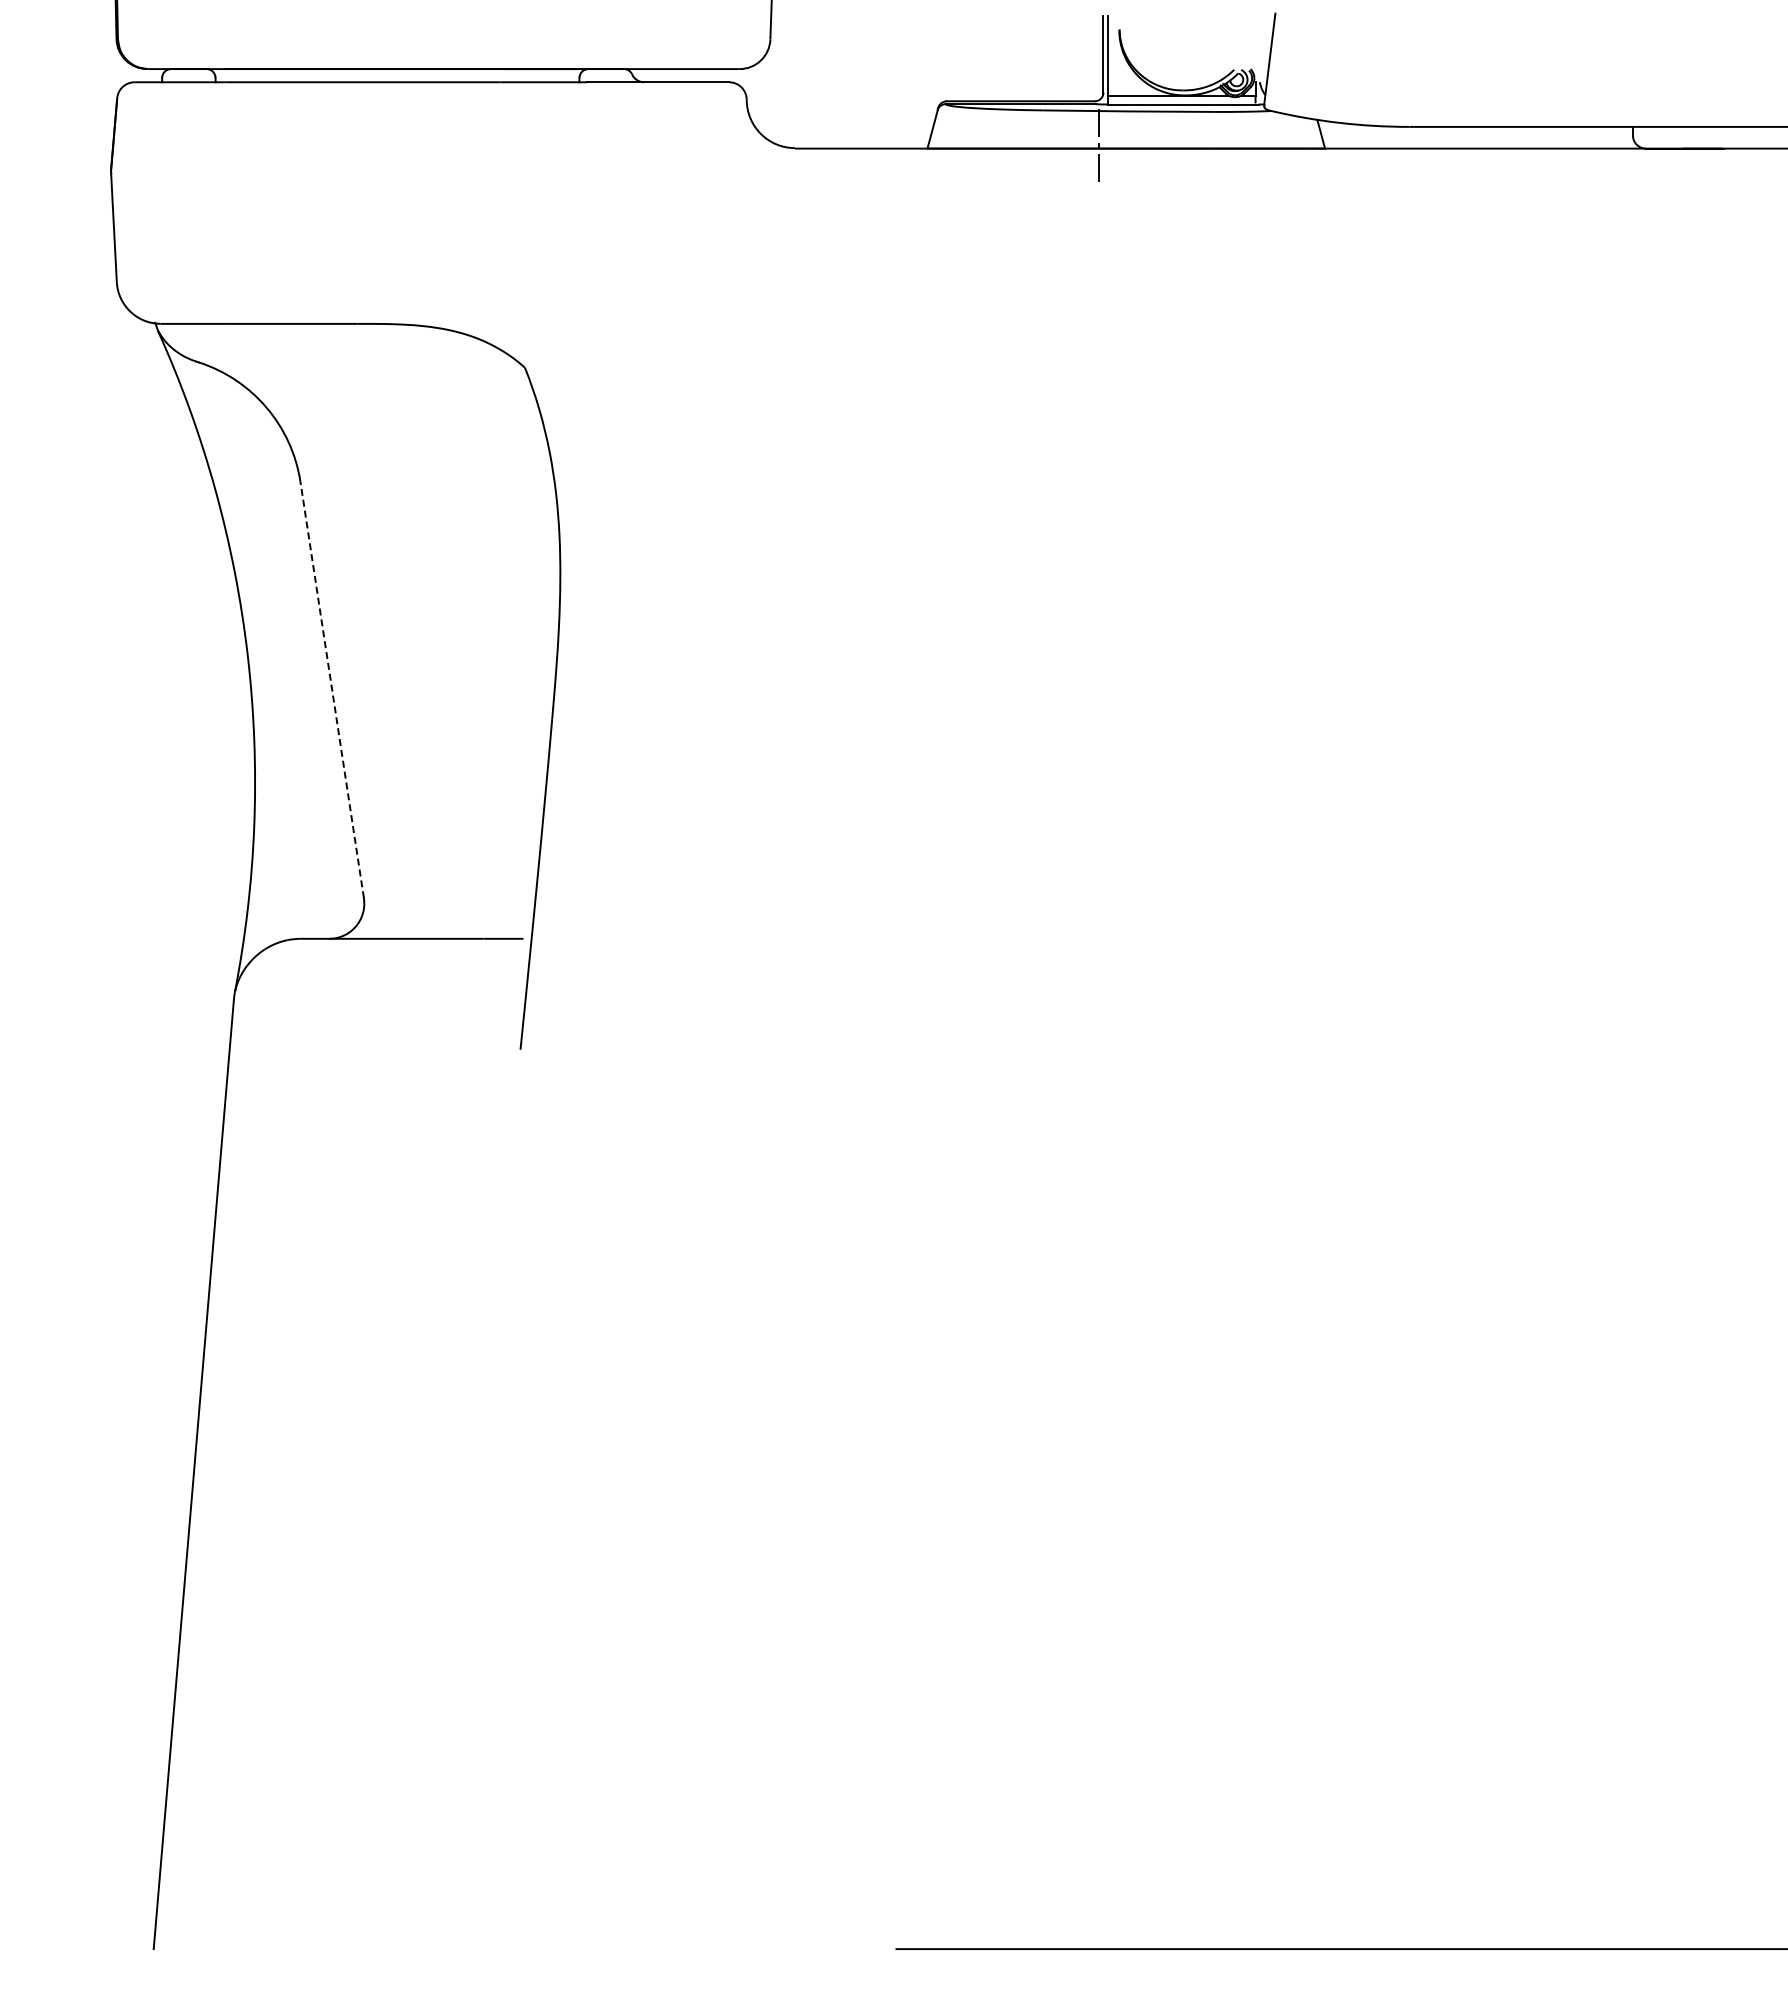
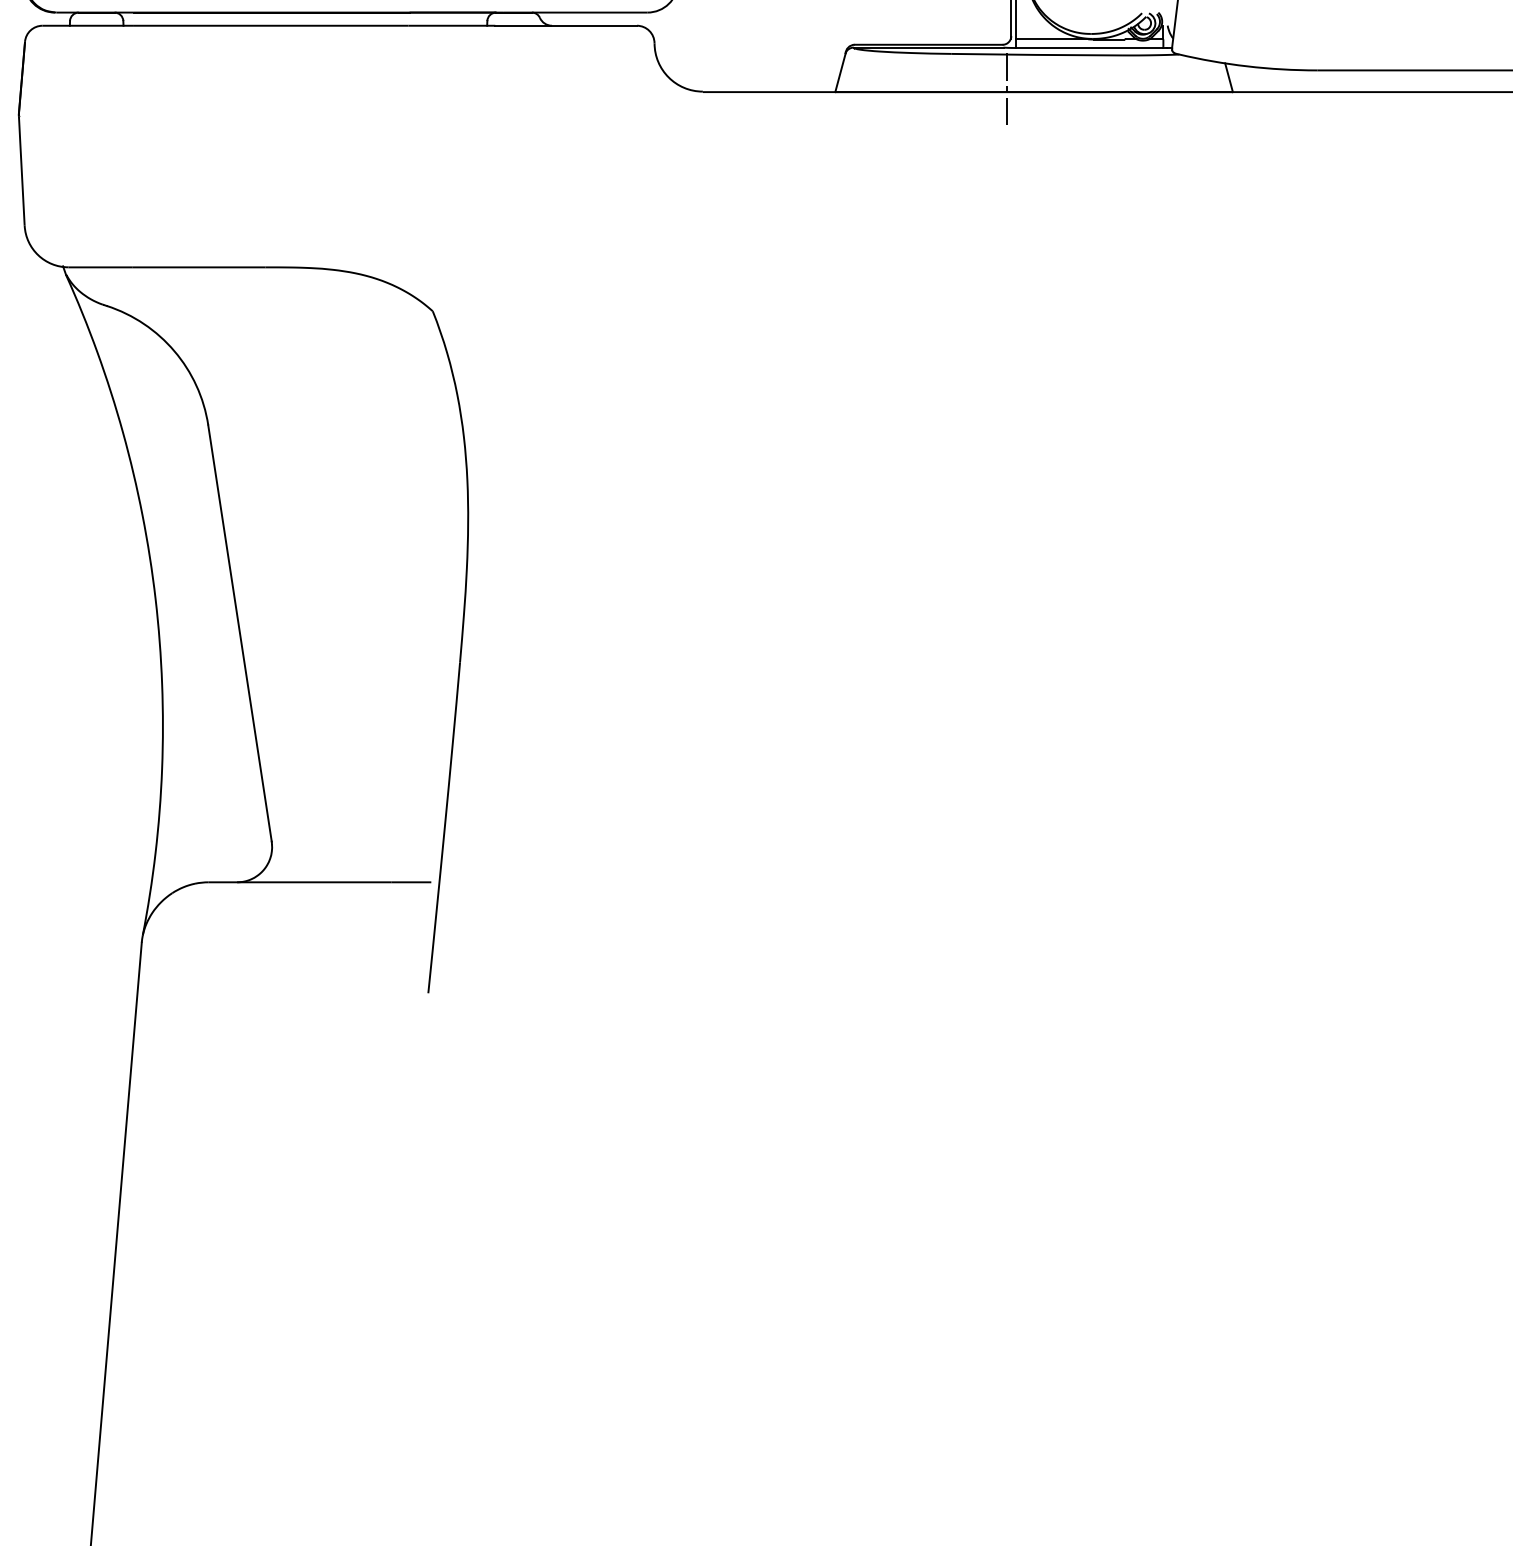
line: (332, 690) -> (240, 634), dashed -> solid

